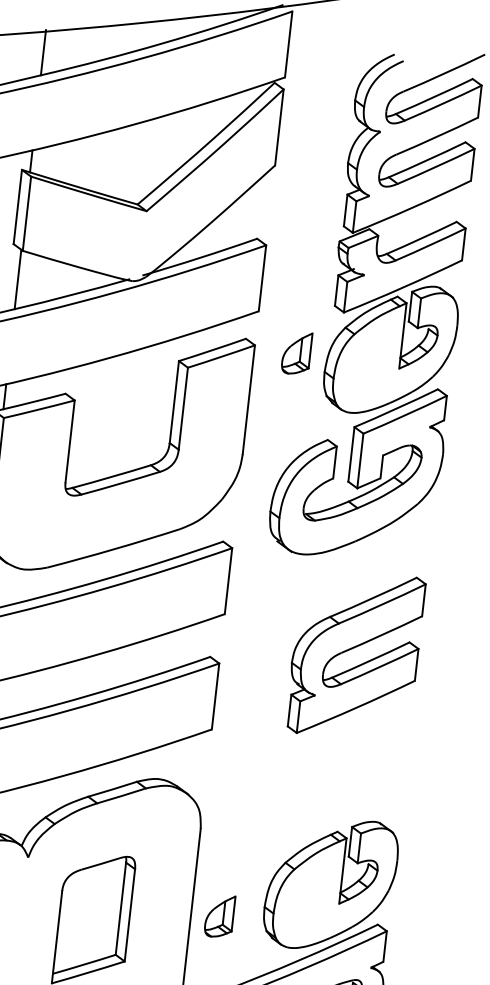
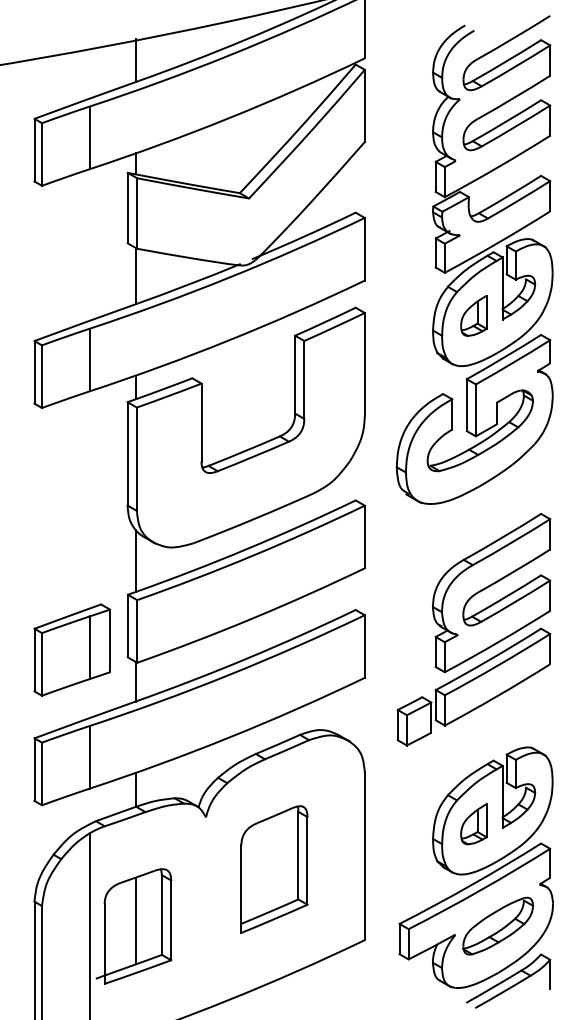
part: (296, 352) -> (473, 315), moved
part: (325, 751) -> (473, 686), added
part: (219, 916) -> (473, 824), moved

